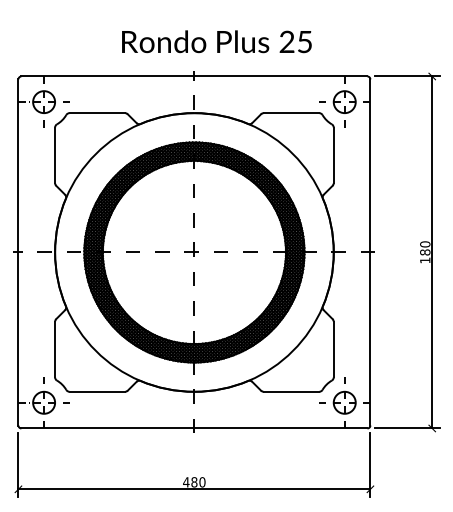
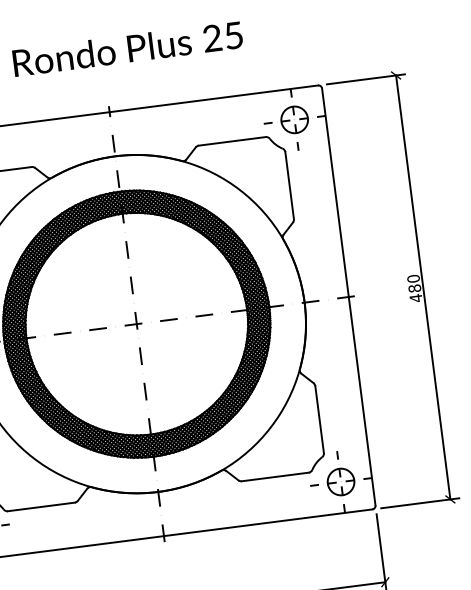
text: (216, 41) -> (127, 48), moved
text: (425, 260) -> (416, 298), 180 -> 480

